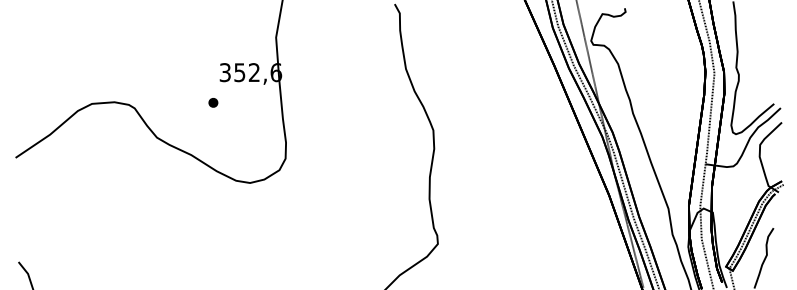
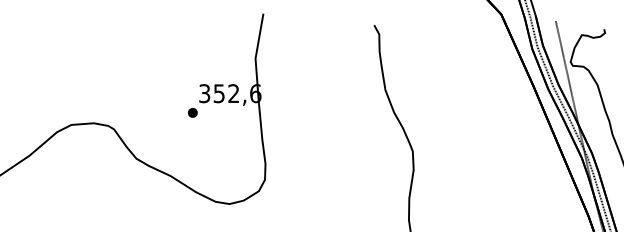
part: (213, 102) -> (192, 112), moved

